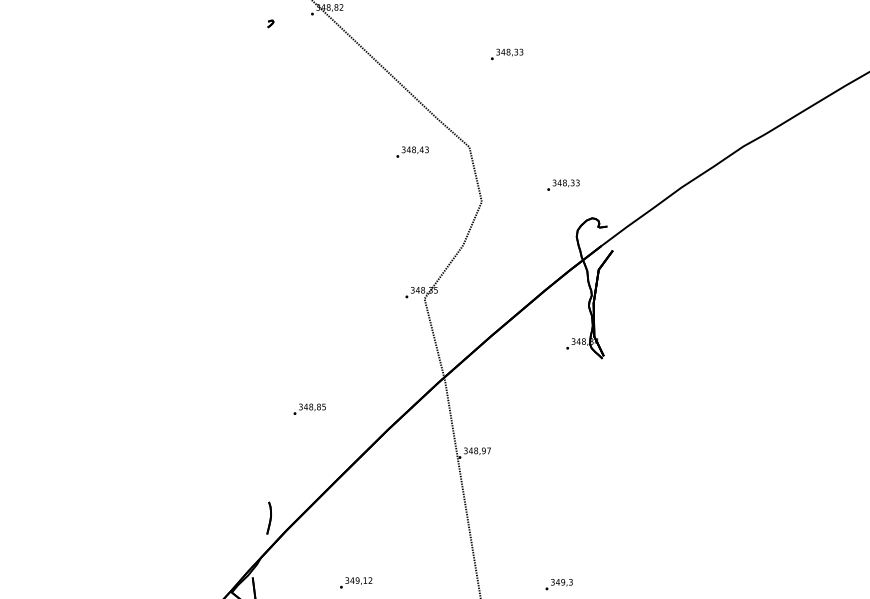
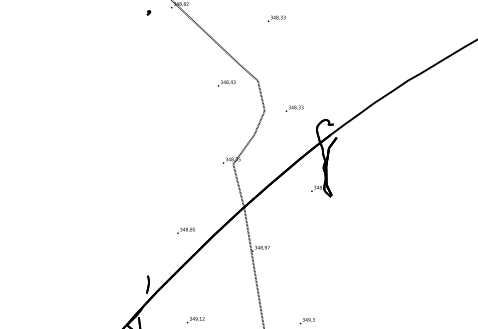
text: (506, 53) -> (276, 18), moved
text: (563, 184) -> (294, 108), moved
text: (308, 408) -> (185, 230), moved

